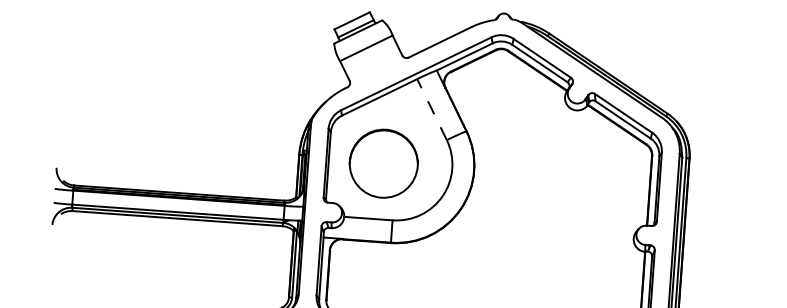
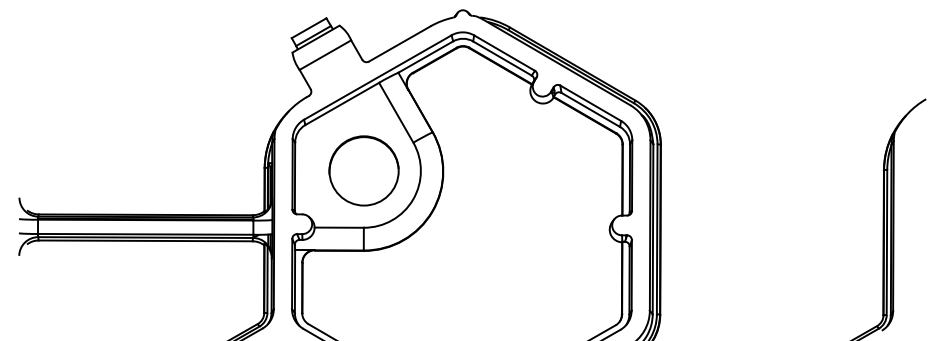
line: (432, 109) -> (396, 112), dashed -> solid
circle: (383, 163) -> (363, 170), moved

